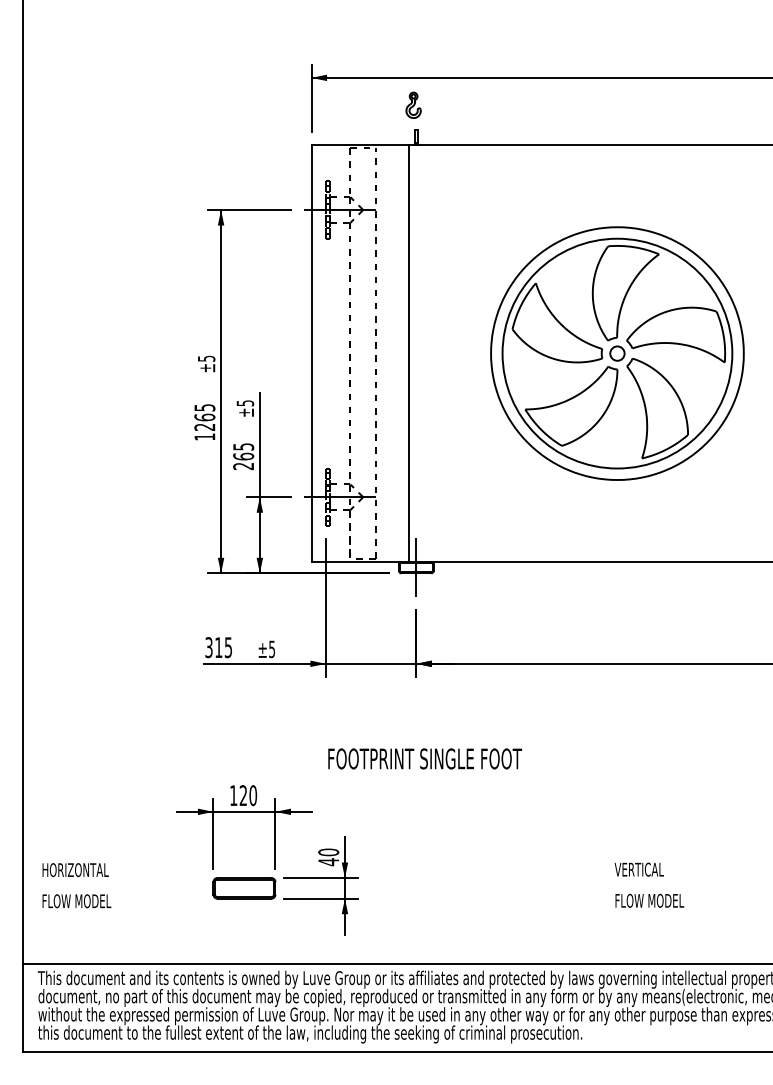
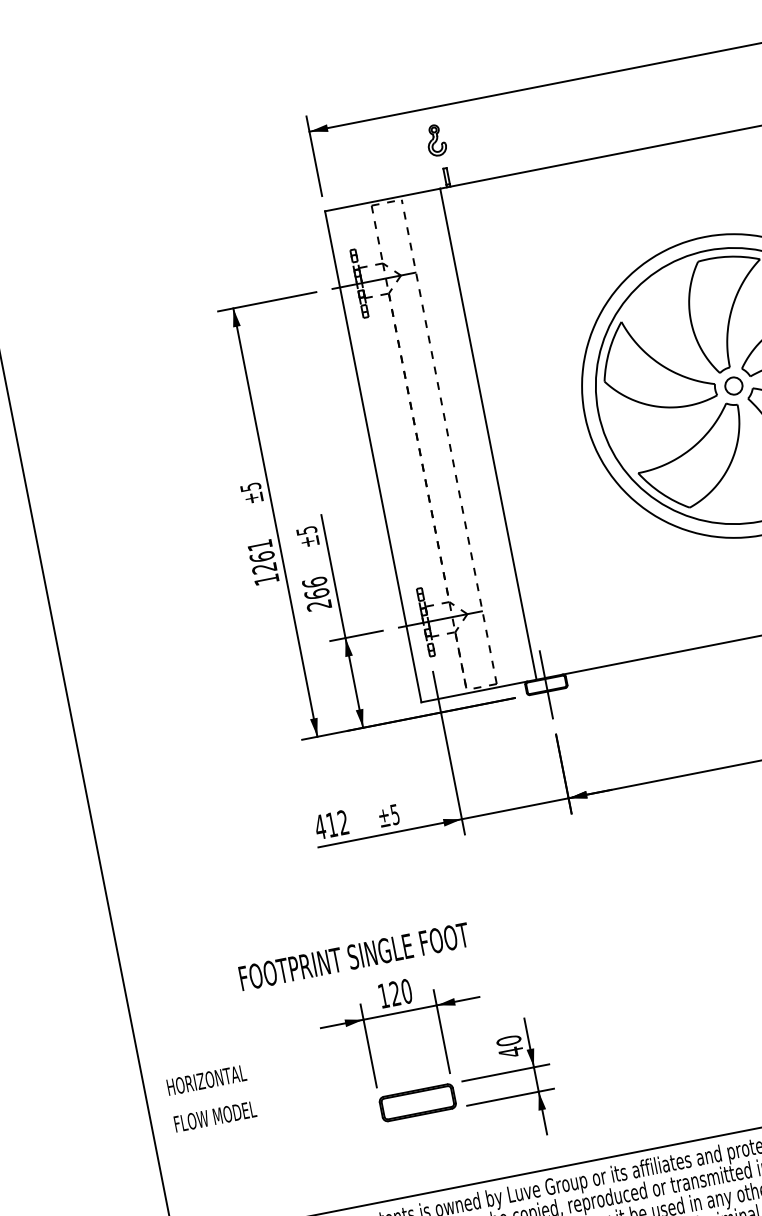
text: (204, 407) -> (259, 545), 1265 -> 1261
text: (243, 446) -> (314, 582), 265 -> 266
text: (218, 647) -> (331, 824), 315 -> 412
text: (425, 758) -> (354, 956), moved
text: (76, 885) -> (211, 1098), moved

